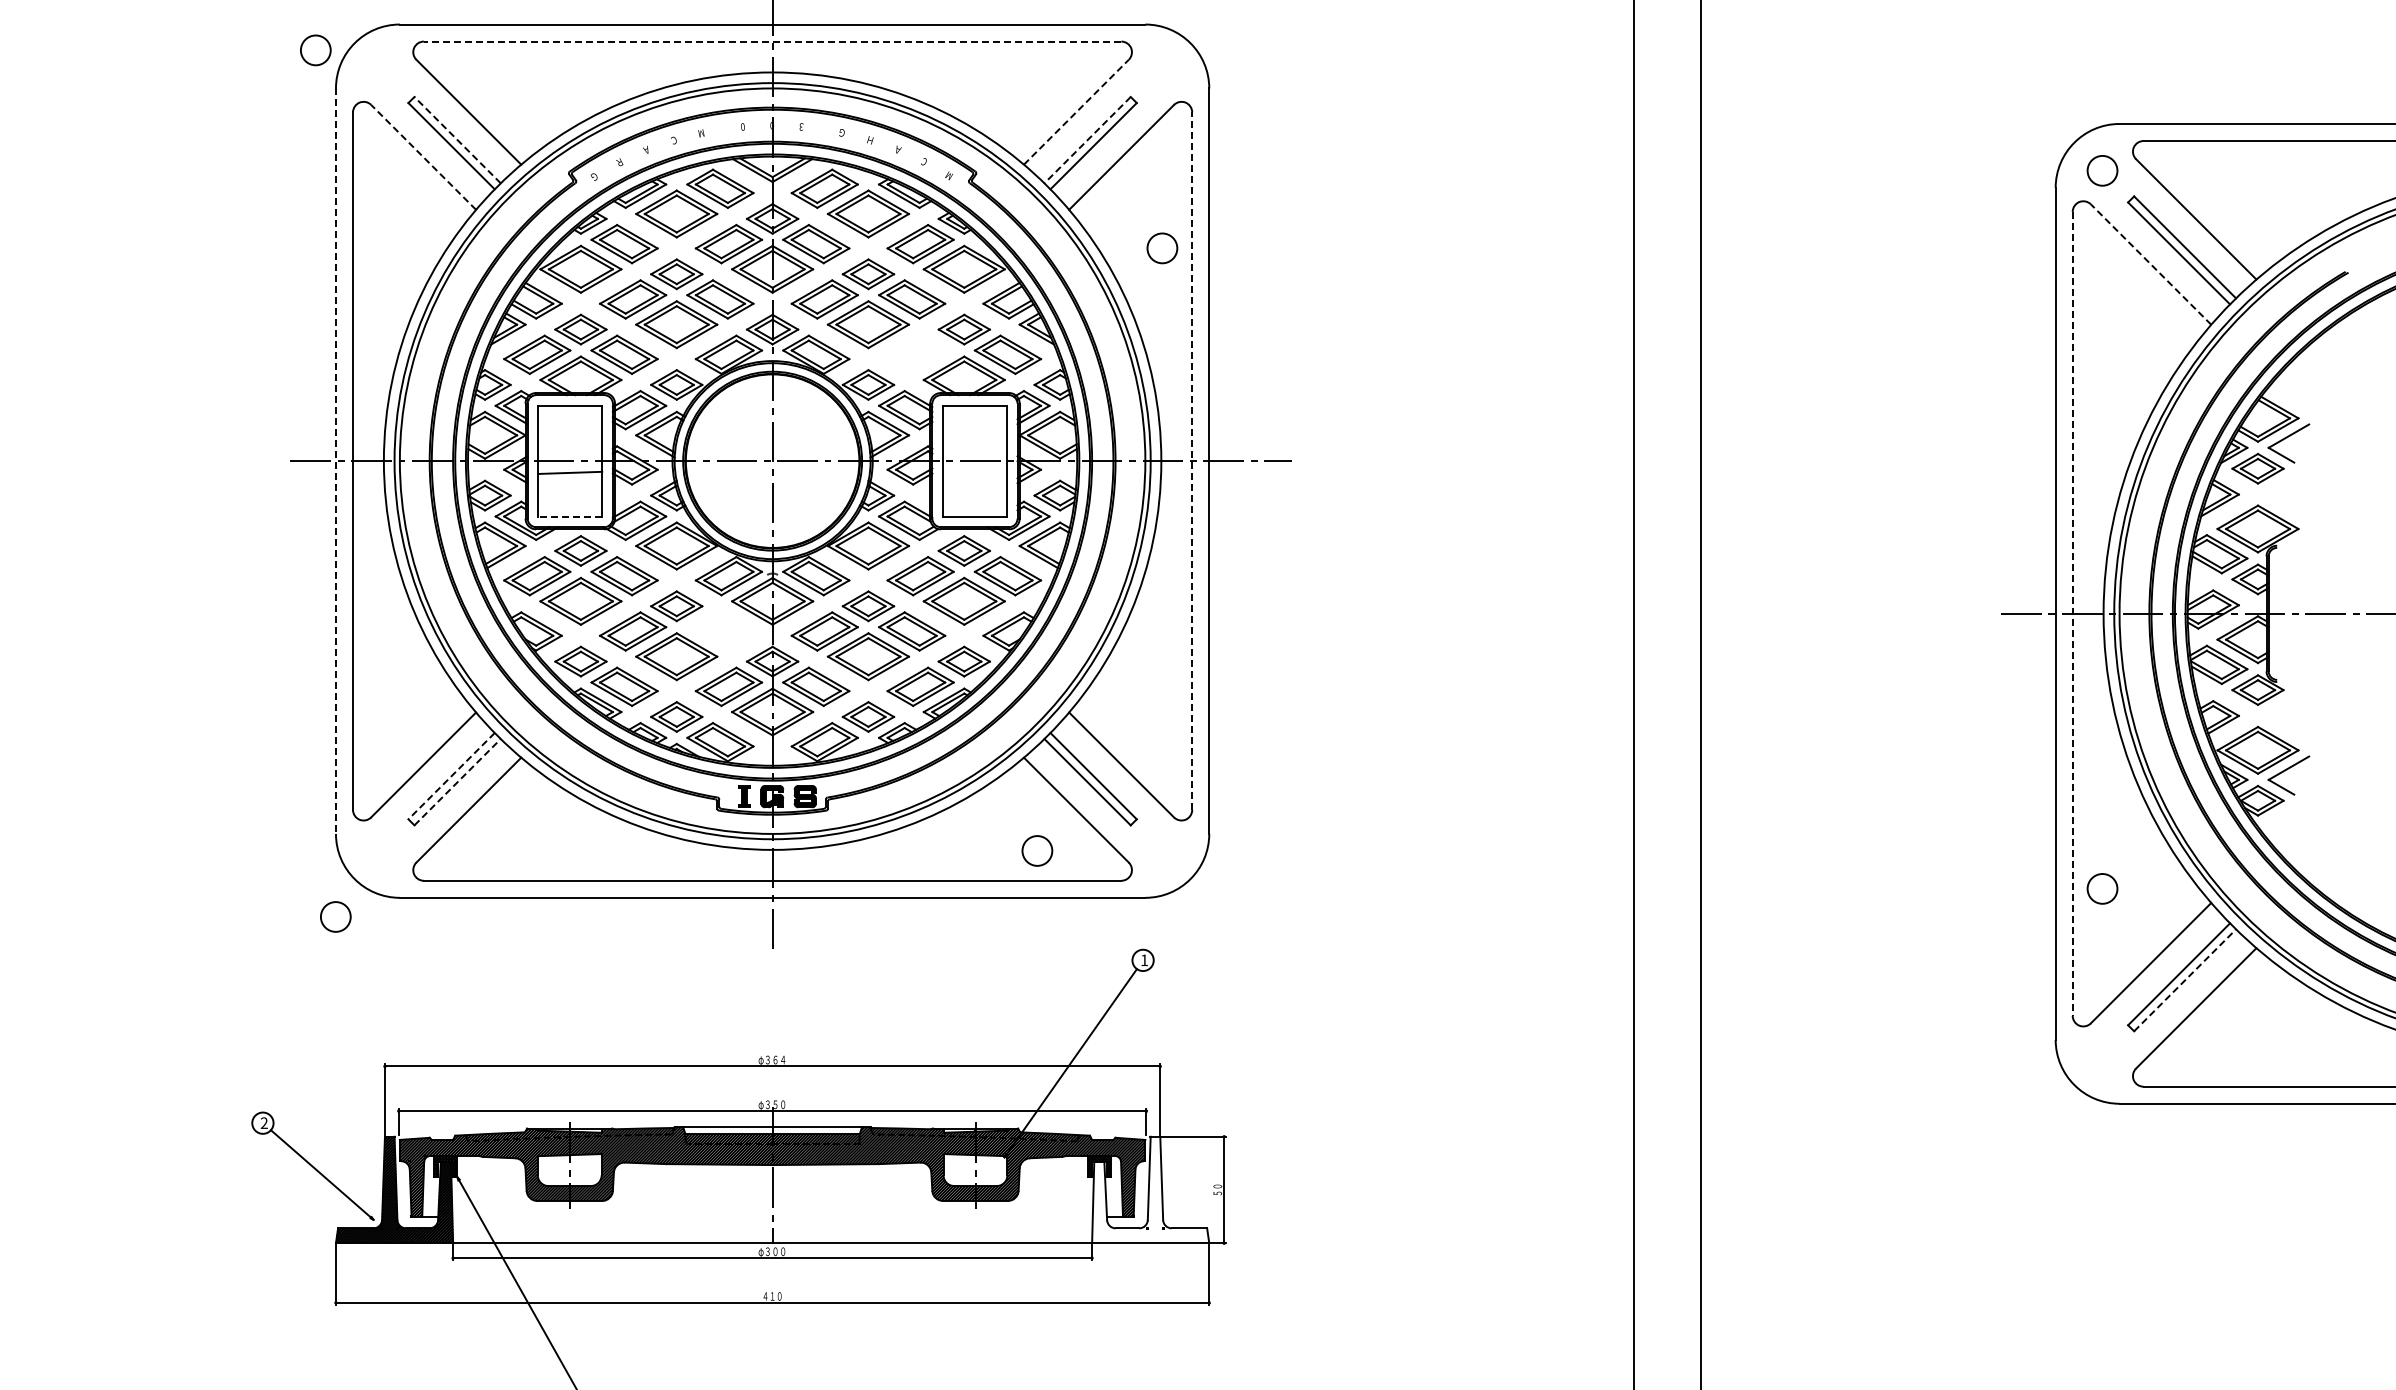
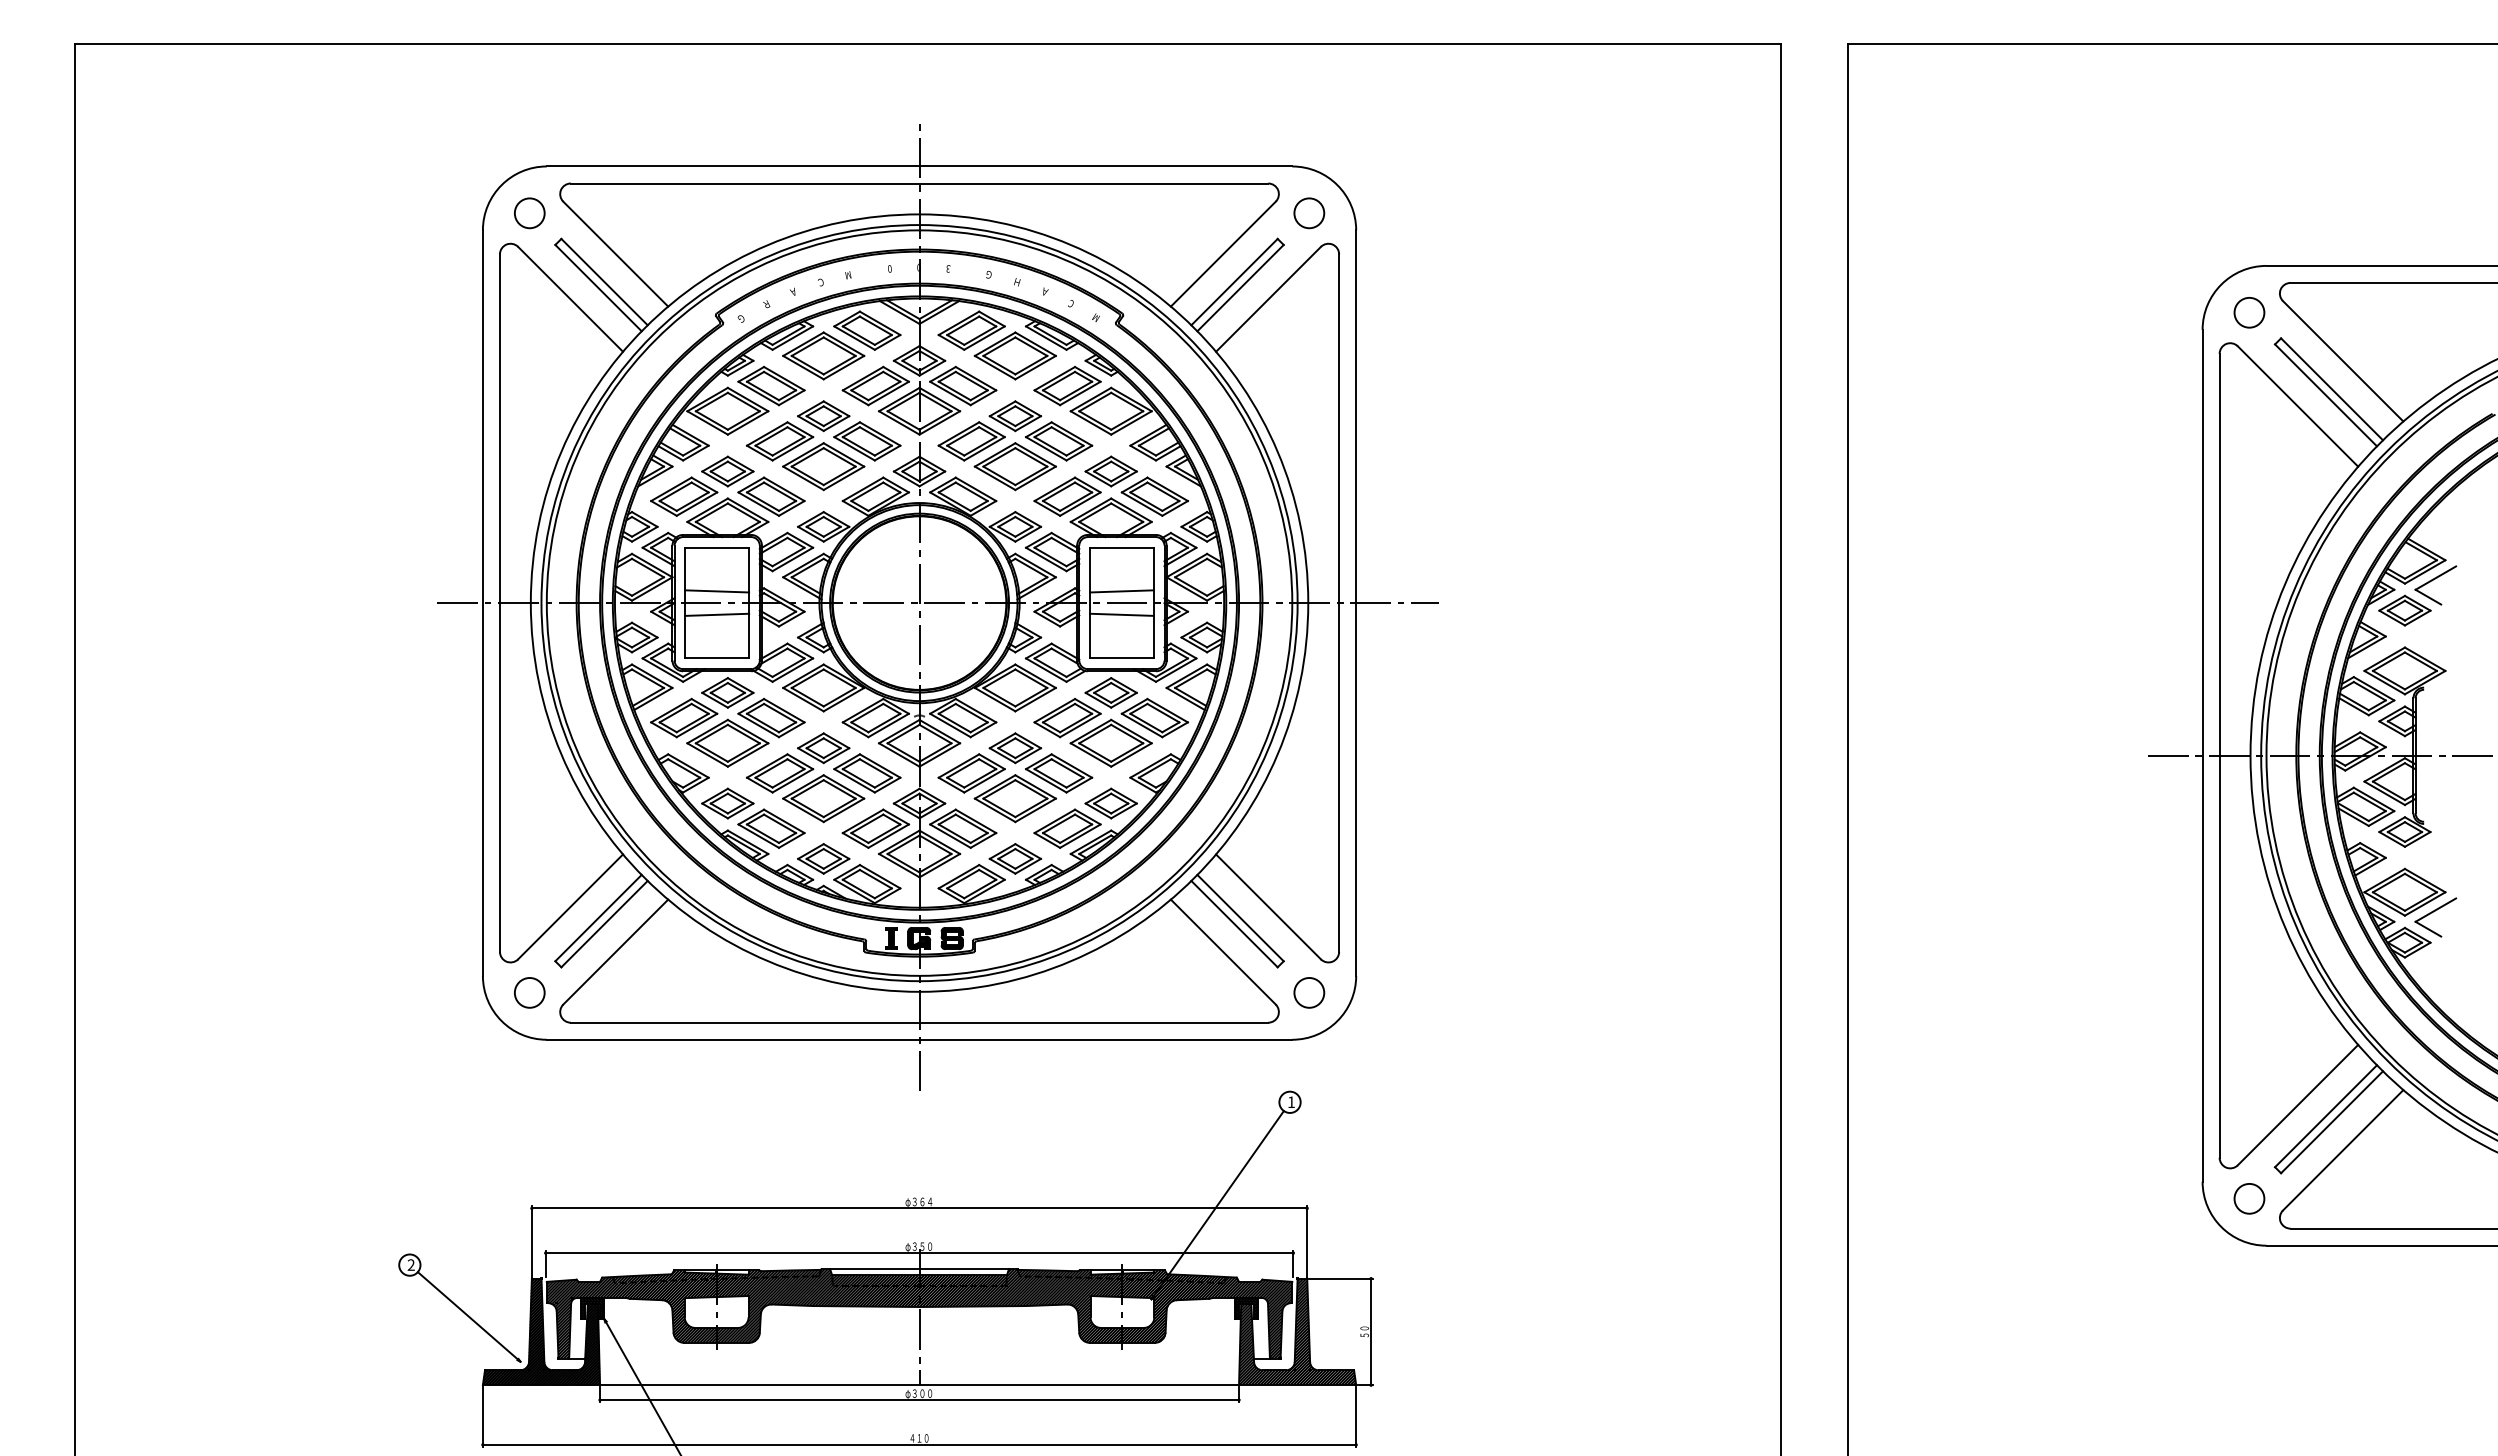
line: (772, 41) -> (919, 183), dashed -> solid
circle: (315, 50) -> (529, 213), moved
line: (1076, 111) -> (1223, 253), dashed -> solid
line: (457, 139) -> (604, 281), dashed -> solid
line: (1087, 140) -> (1234, 282), dashed -> solid
line: (423, 156) -> (570, 298), dashed -> solid
circle: (1162, 248) -> (1309, 213), moved
line: (2150, 264) -> (2297, 406), dashed -> solid
part: (920, 354) -> (1067, 496), added
line: (570, 449) -> (717, 591), added
line: (974, 449) -> (1121, 591), added
line: (335, 461) -> (482, 603), dashed -> solid
line: (1192, 461) -> (1339, 603), dashed -> solid
line: (974, 472) -> (1121, 614), added
line: (570, 516) -> (717, 658), dashed -> solid
line: (2072, 613) -> (2219, 755), dashed -> solid
part: (720, 631) -> (867, 773), added
line: (451, 776) -> (598, 918), dashed -> solid
line: (457, 781) -> (604, 923), dashed -> solid
circle: (1037, 850) -> (1309, 992), moved
circle: (2102, 888) -> (2249, 1198), moved
circle: (335, 916) -> (529, 992), moved
line: (2185, 979) -> (2332, 1121), dashed -> solid
hatch: (1150, 1189) -> (1297, 1331), added

